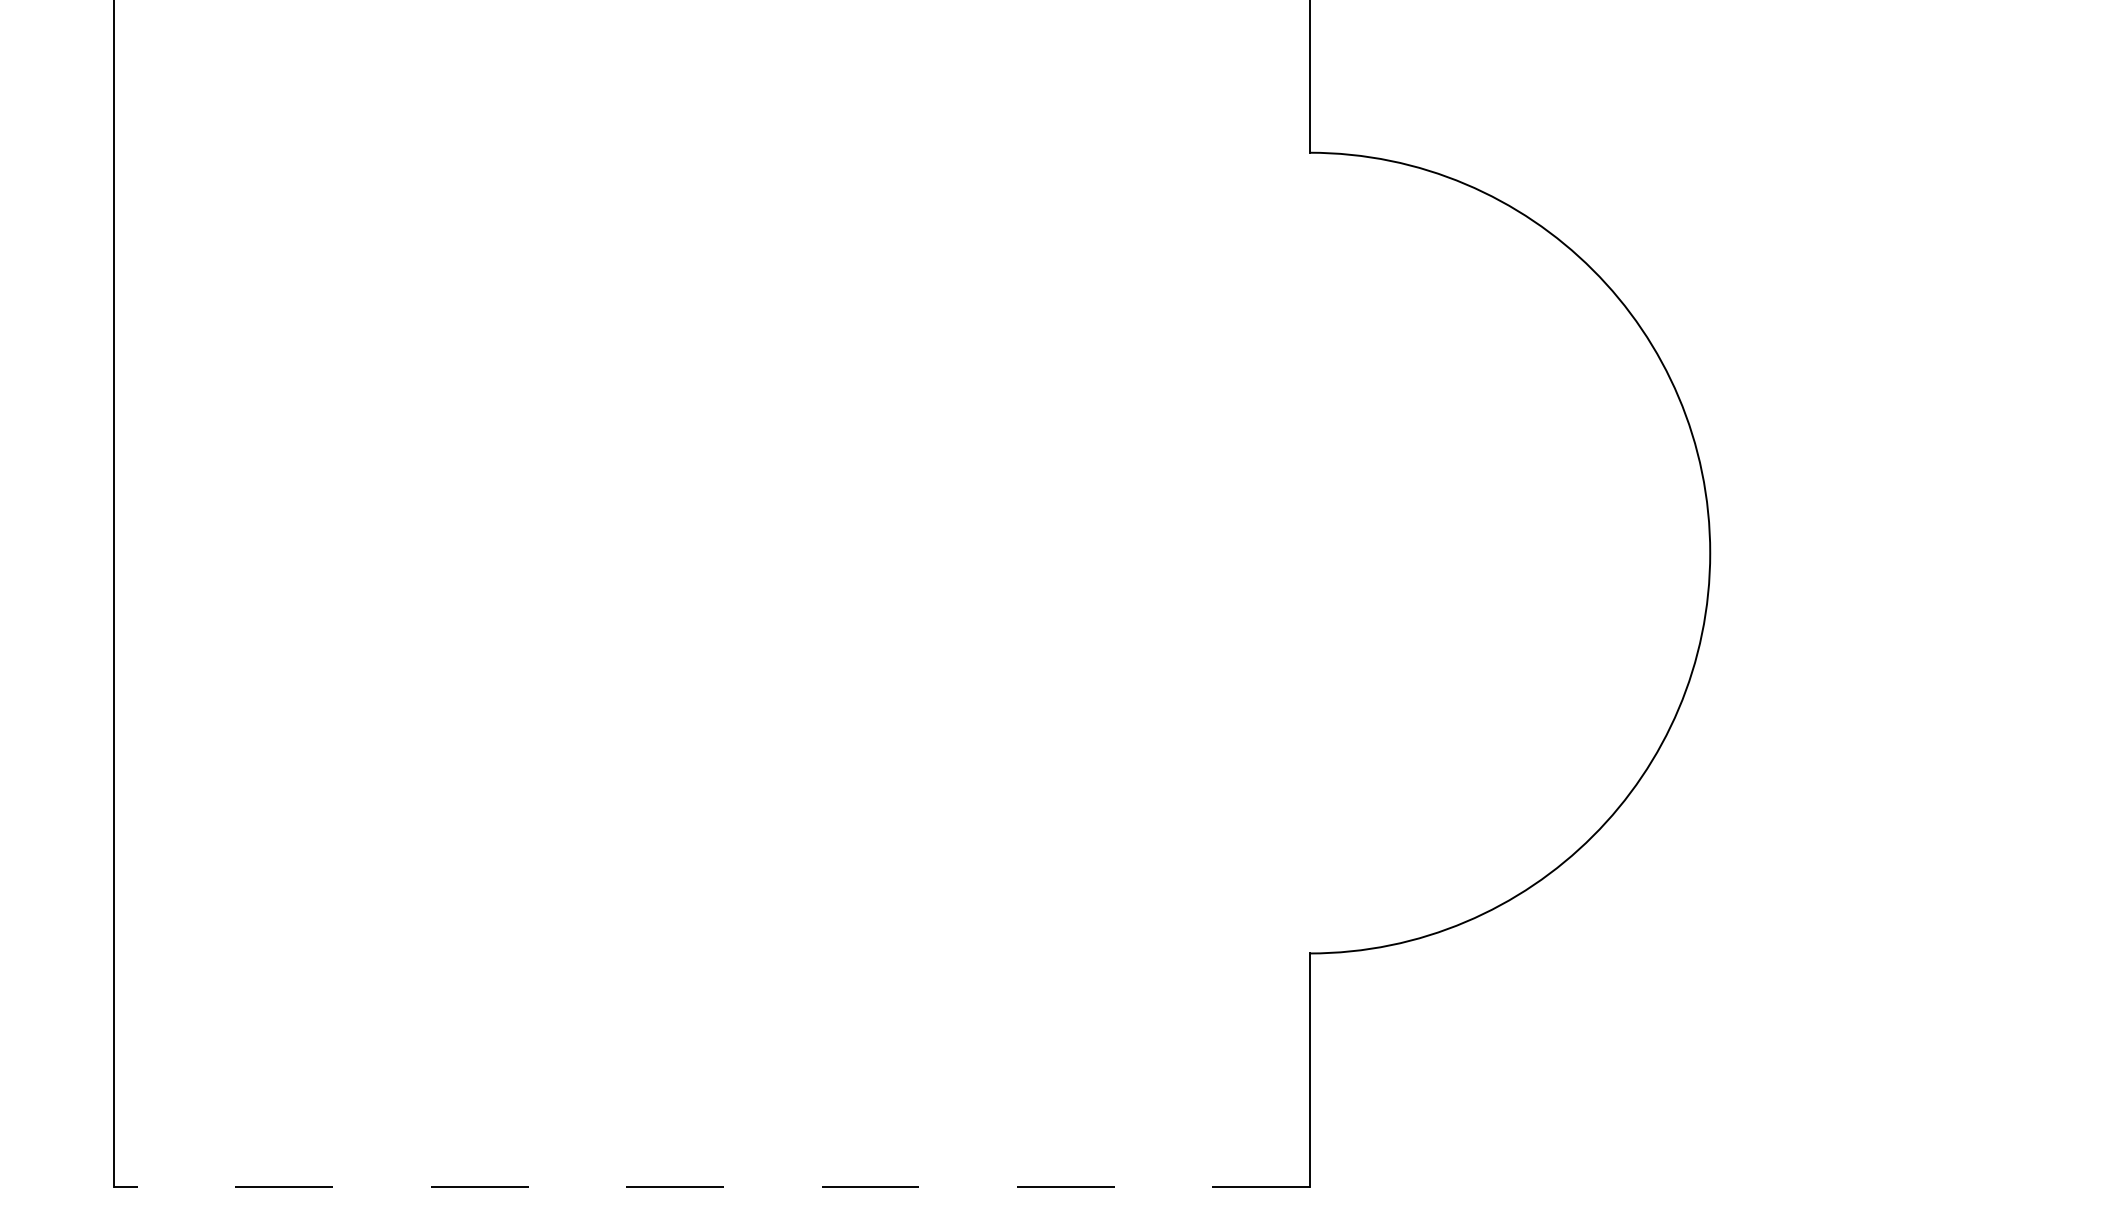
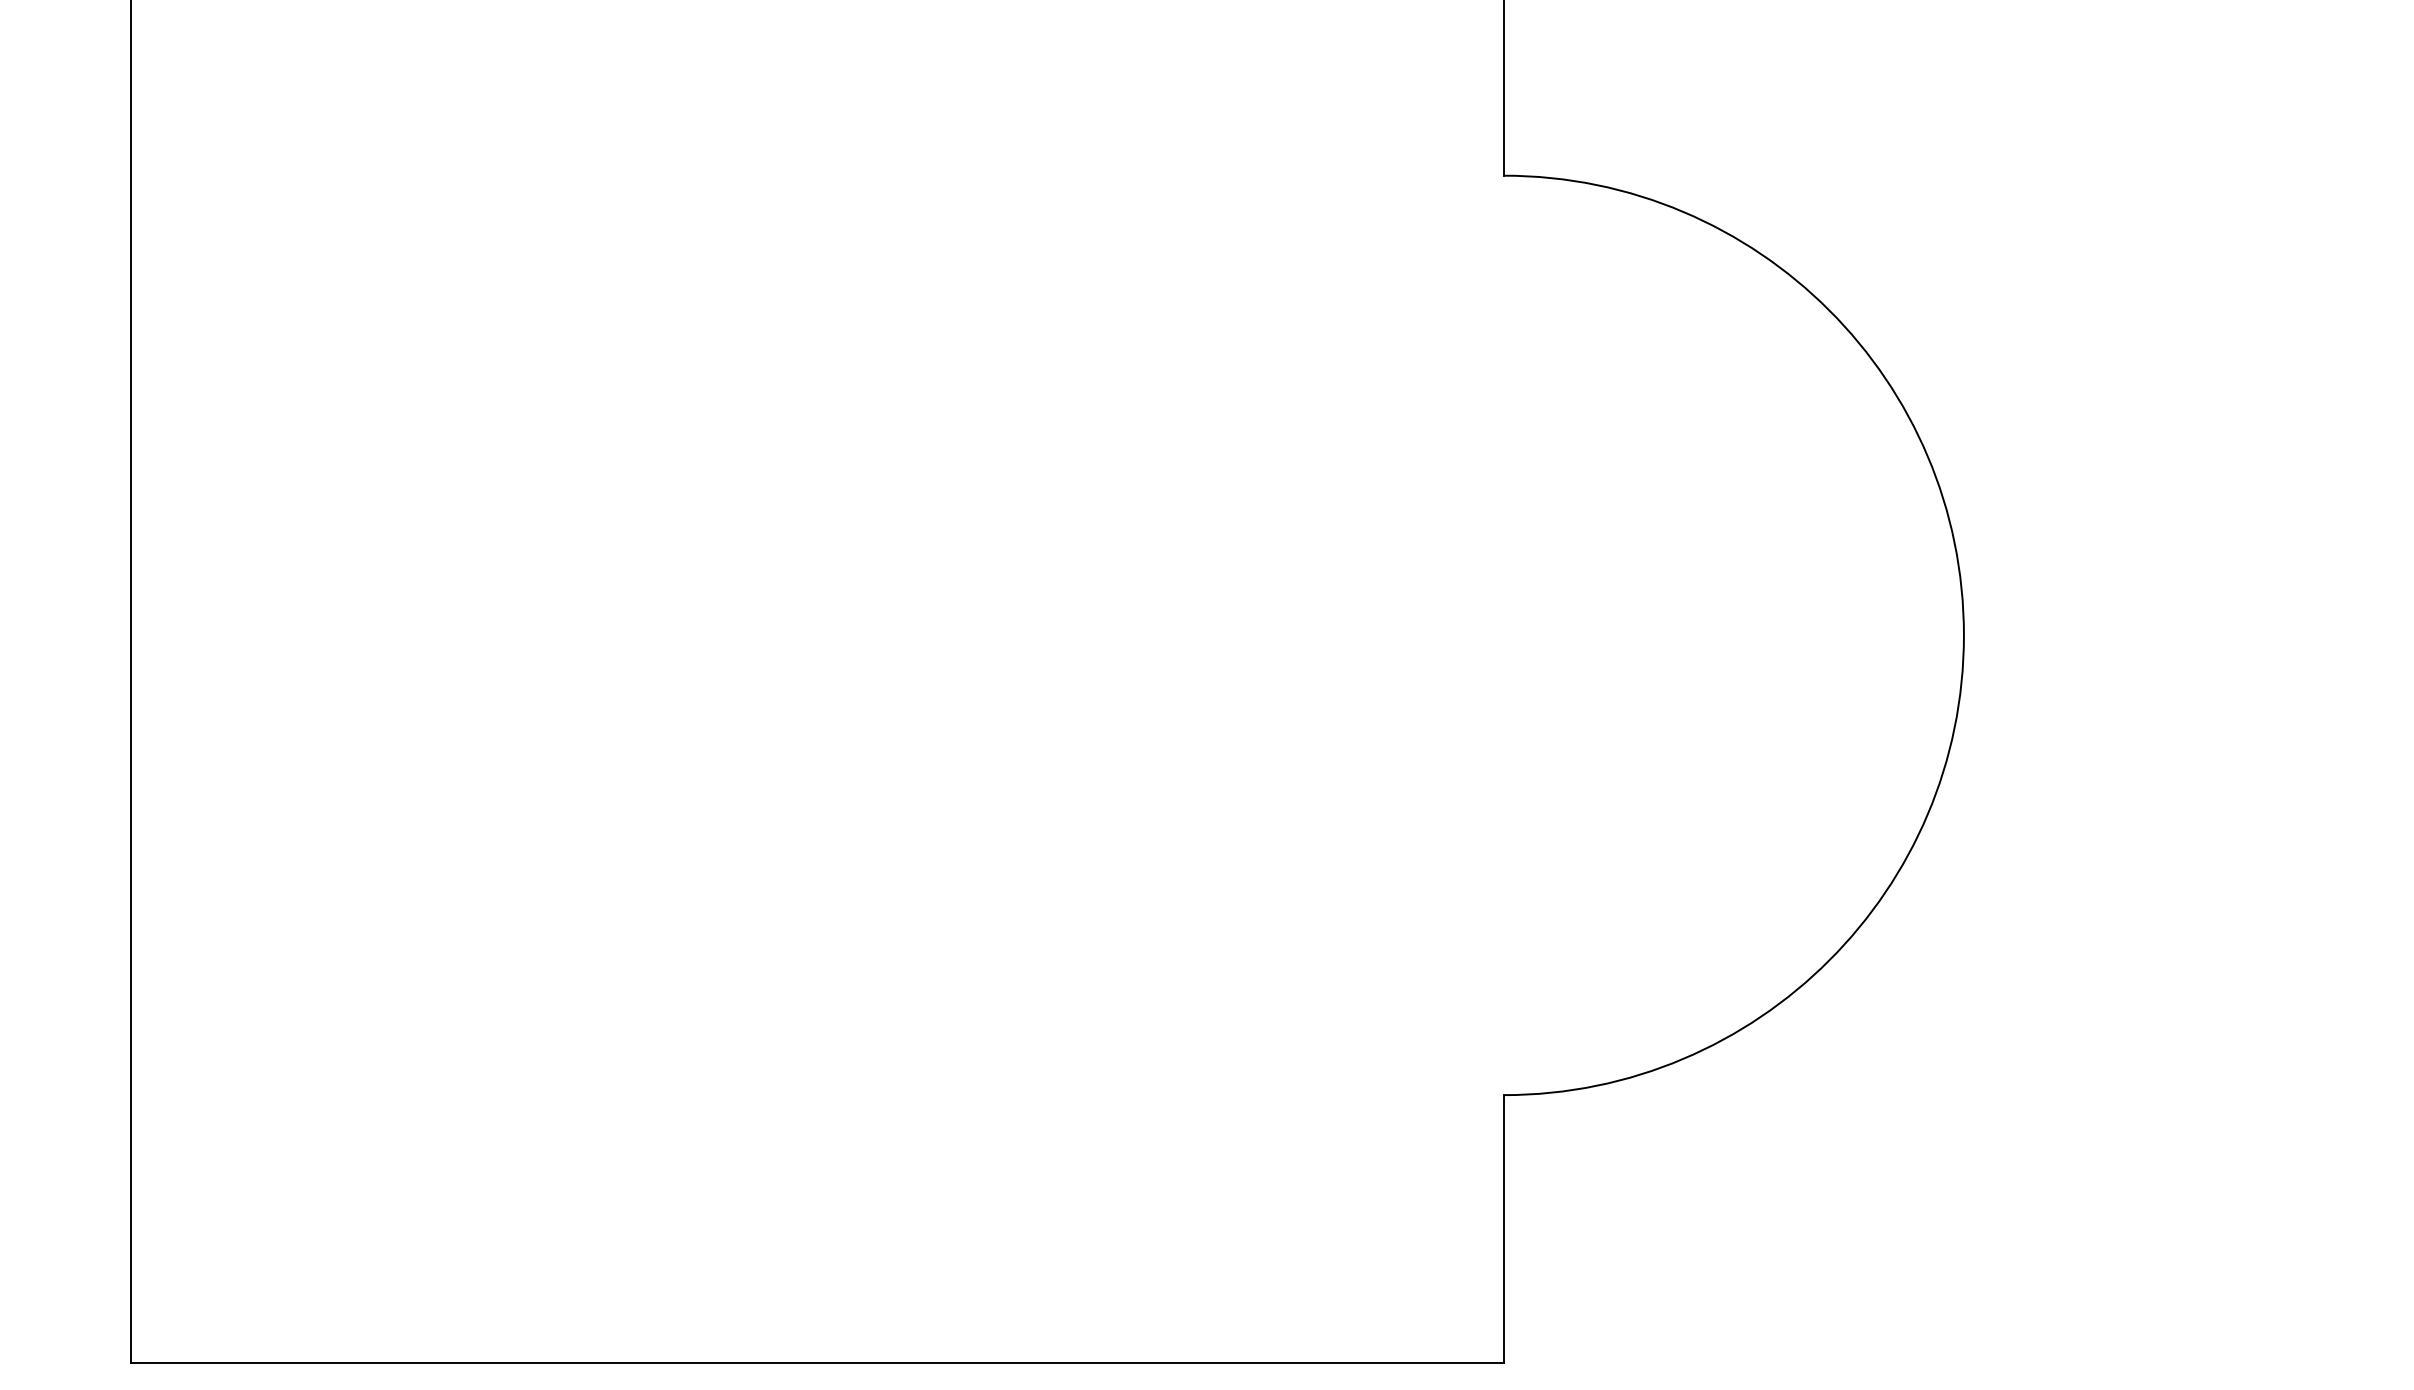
line: (711, 1187) -> (817, 1363), dashed -> solid

